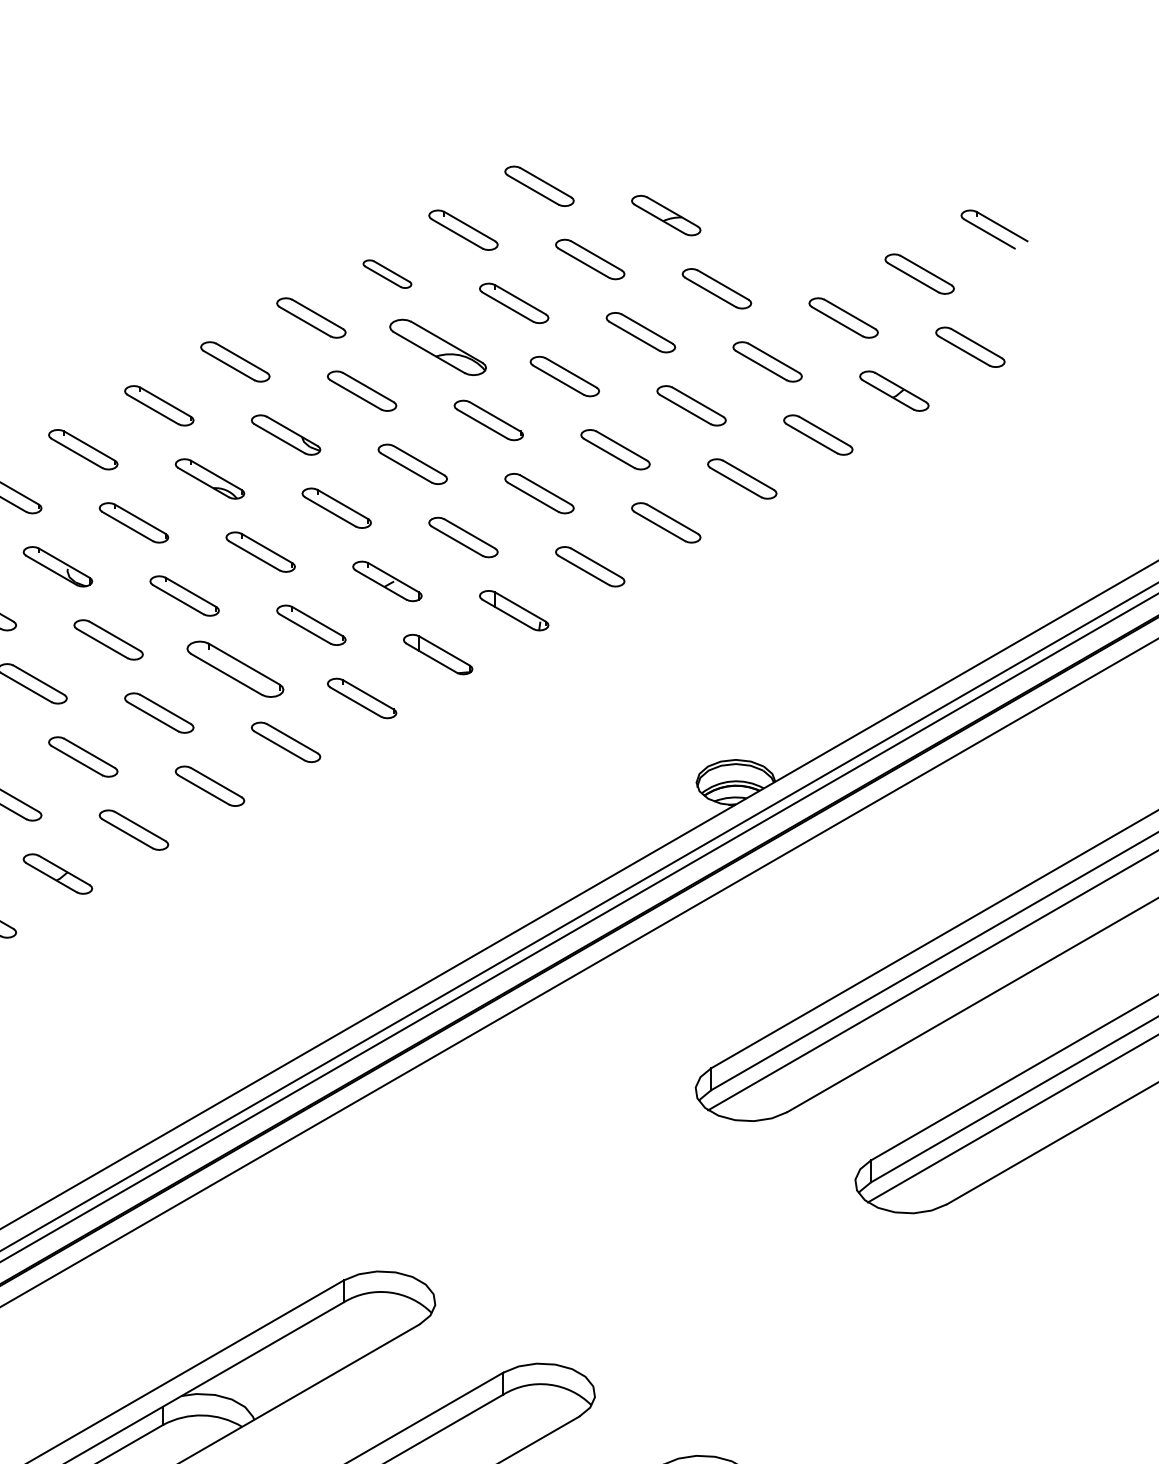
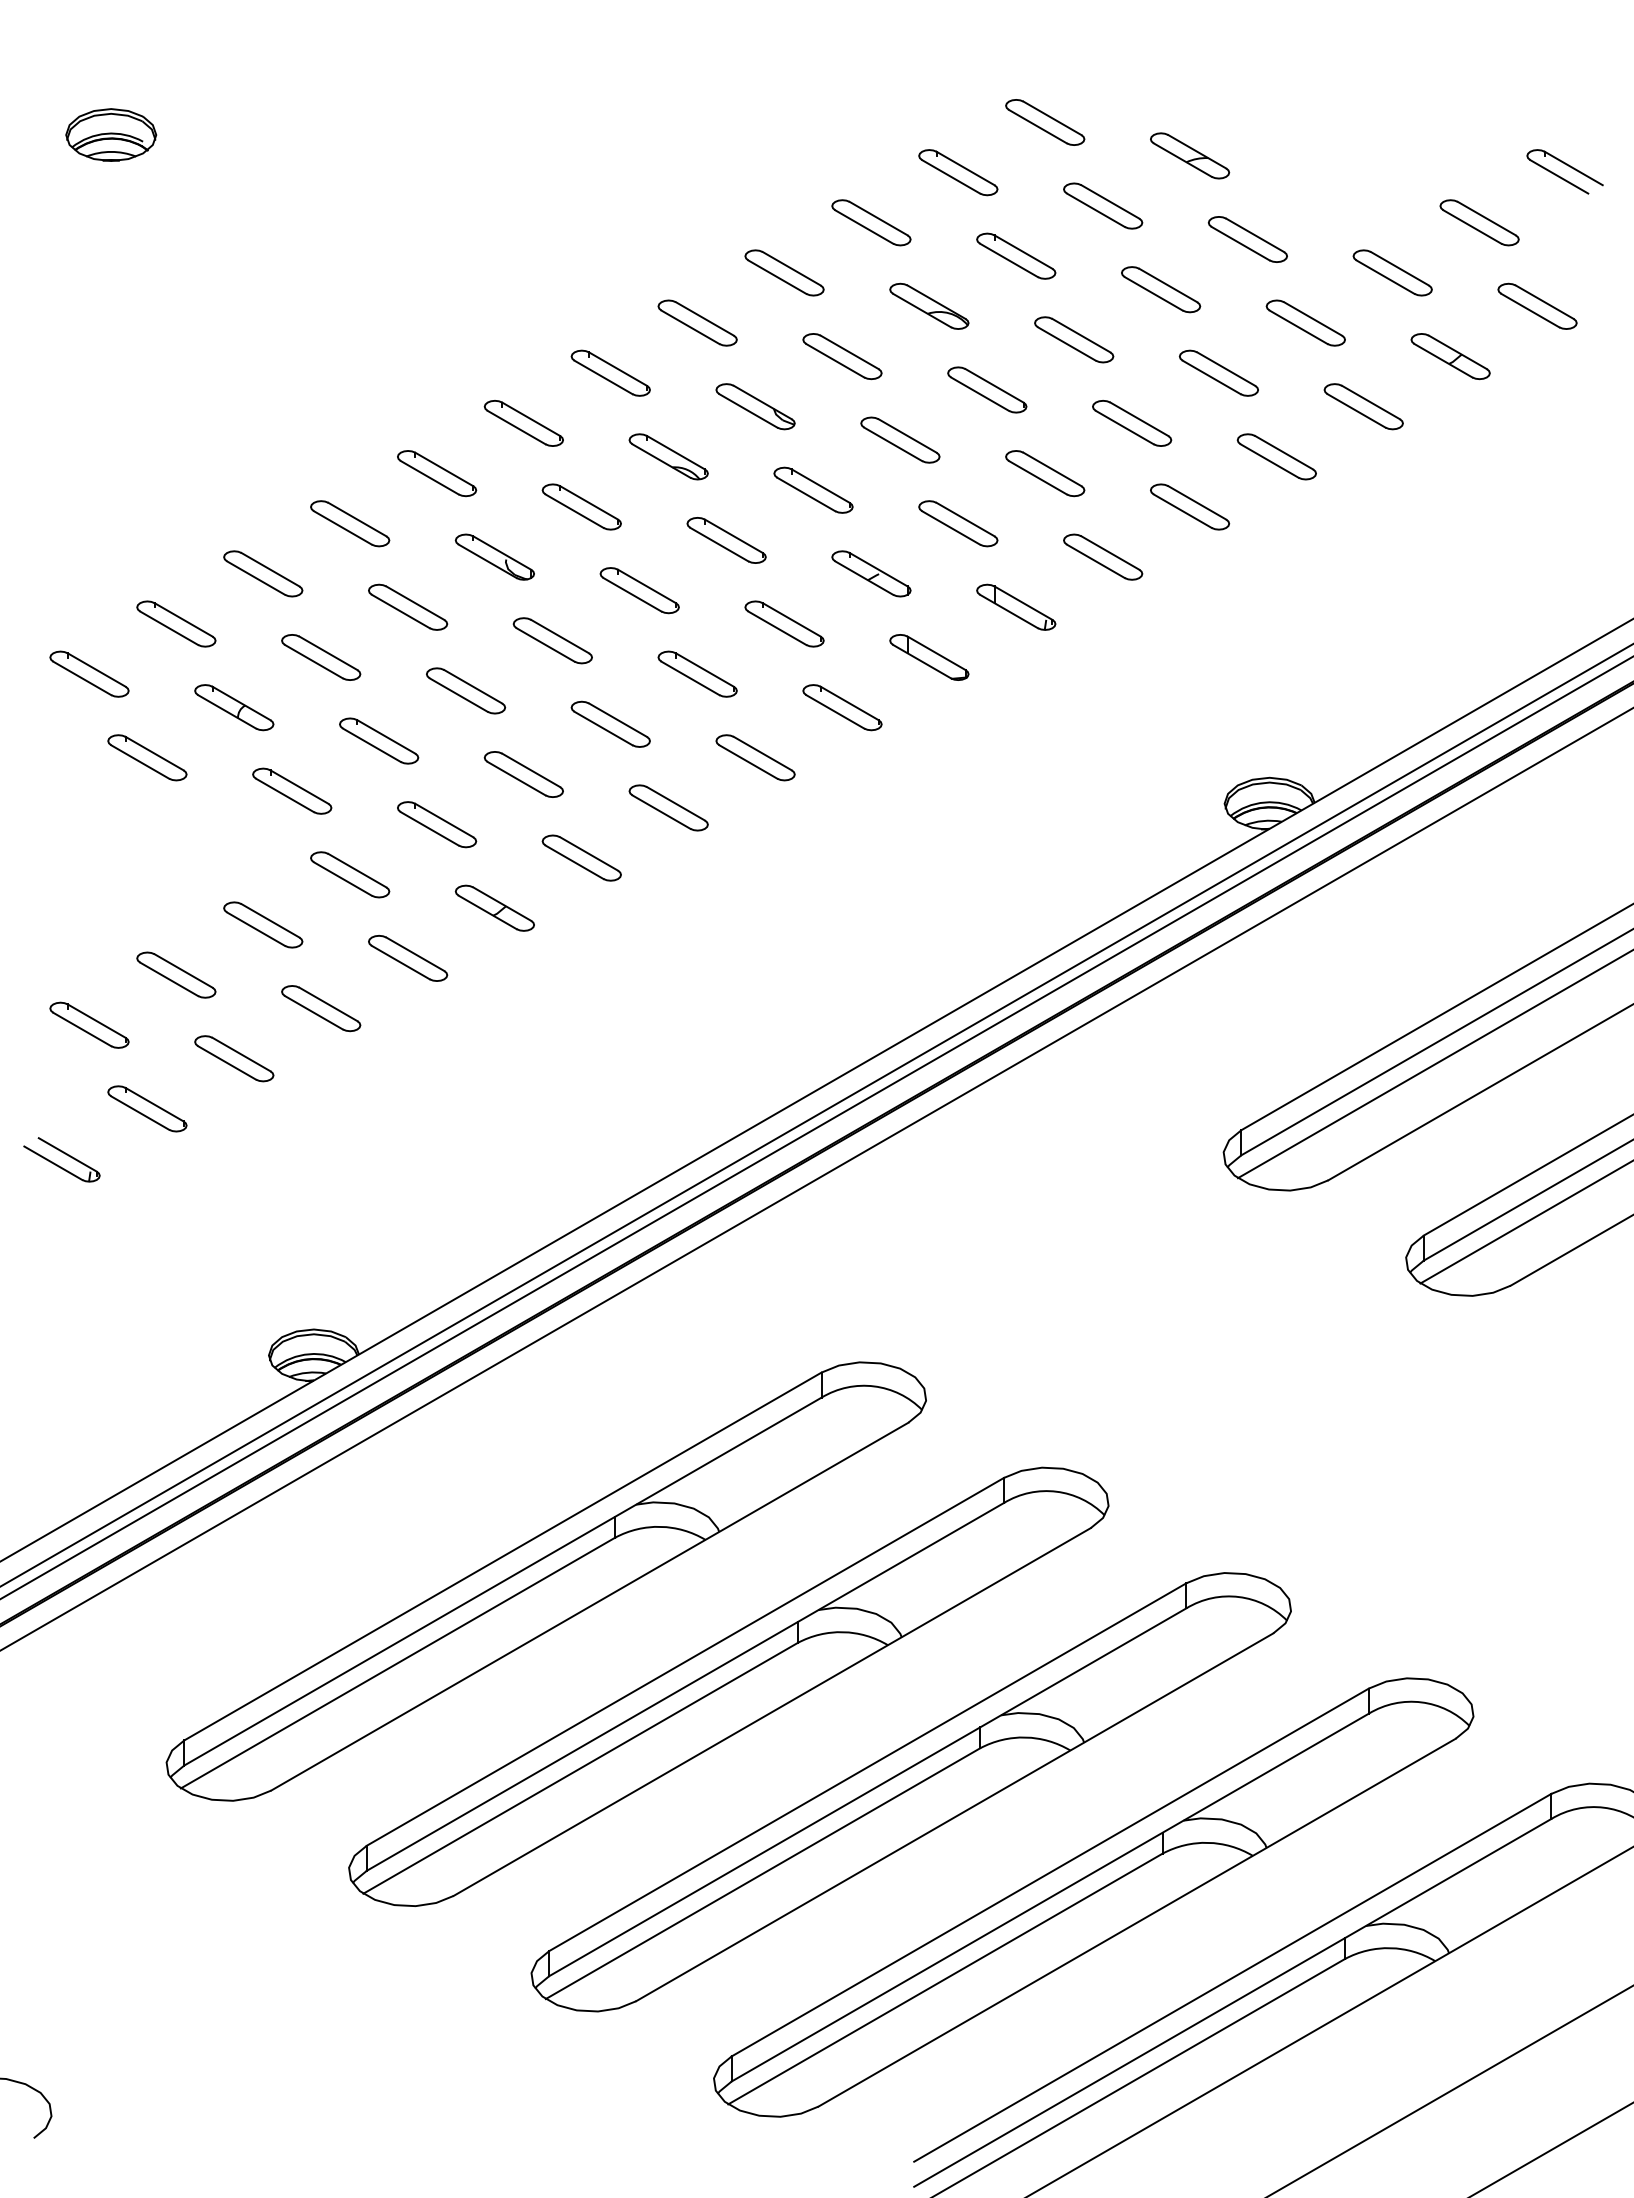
part: (387, 273) -> (871, 222), size x1.43
part: (438, 346) -> (929, 305), size x0.71
part: (235, 668) -> (697, 673), size x0.71

